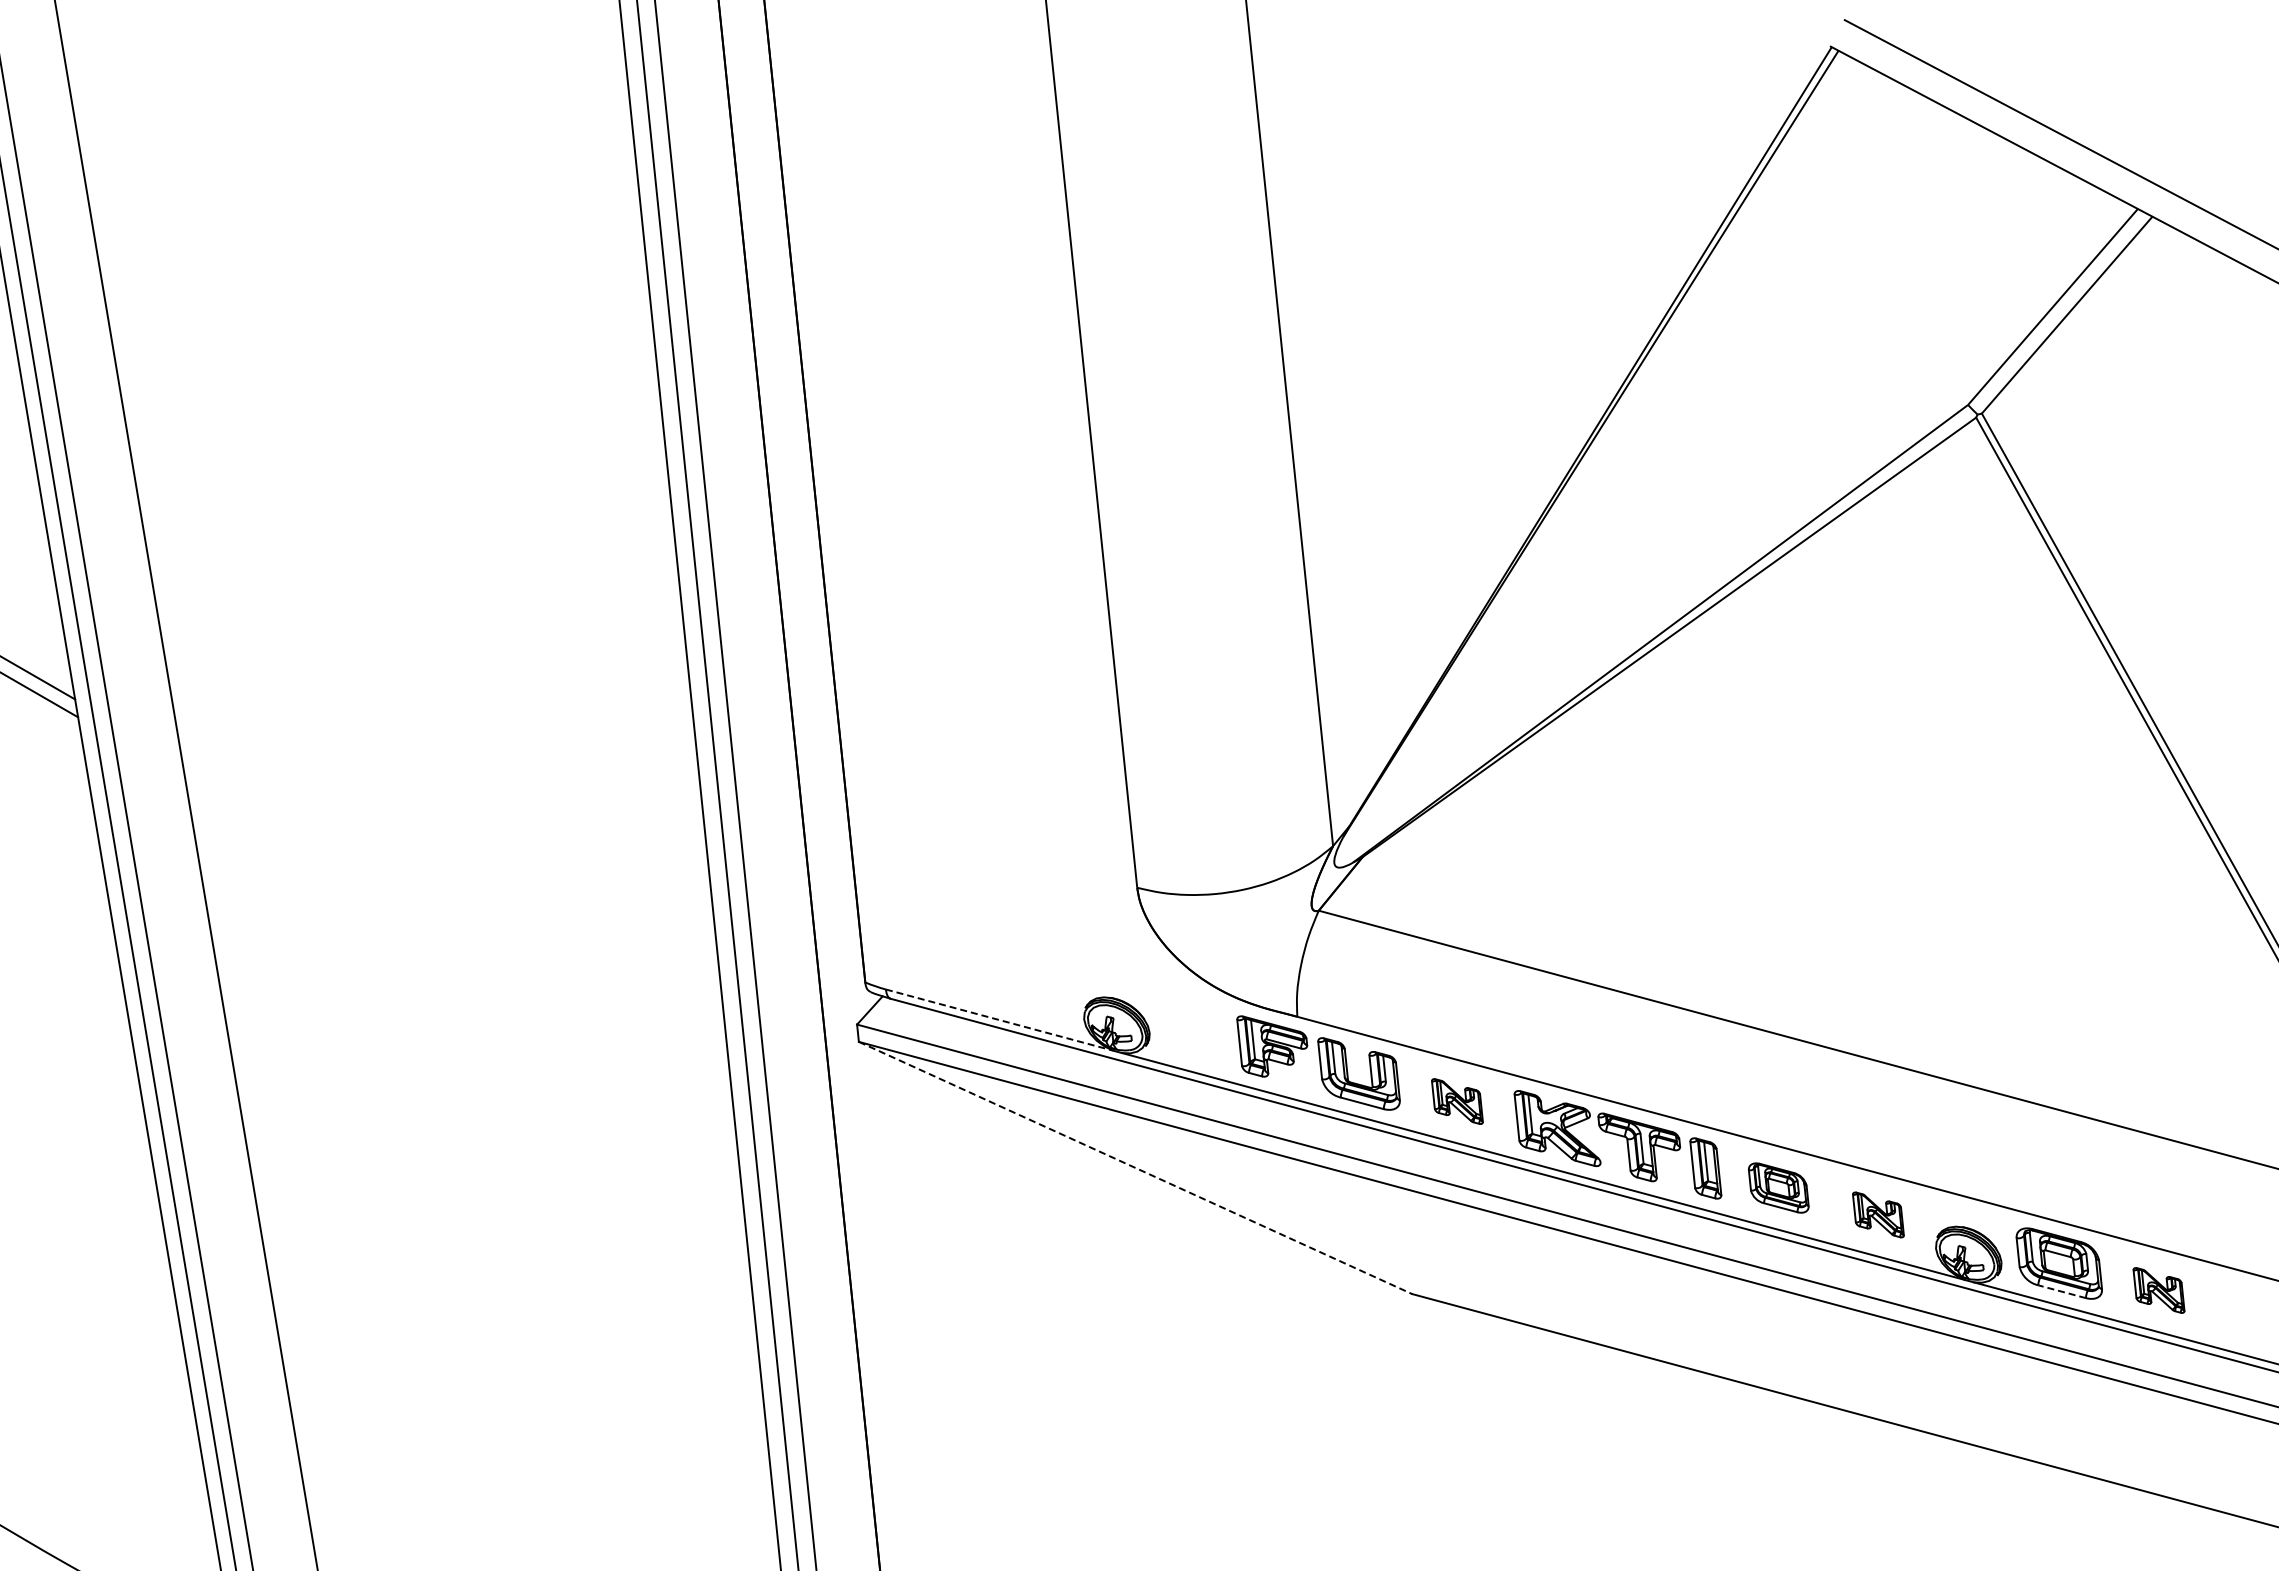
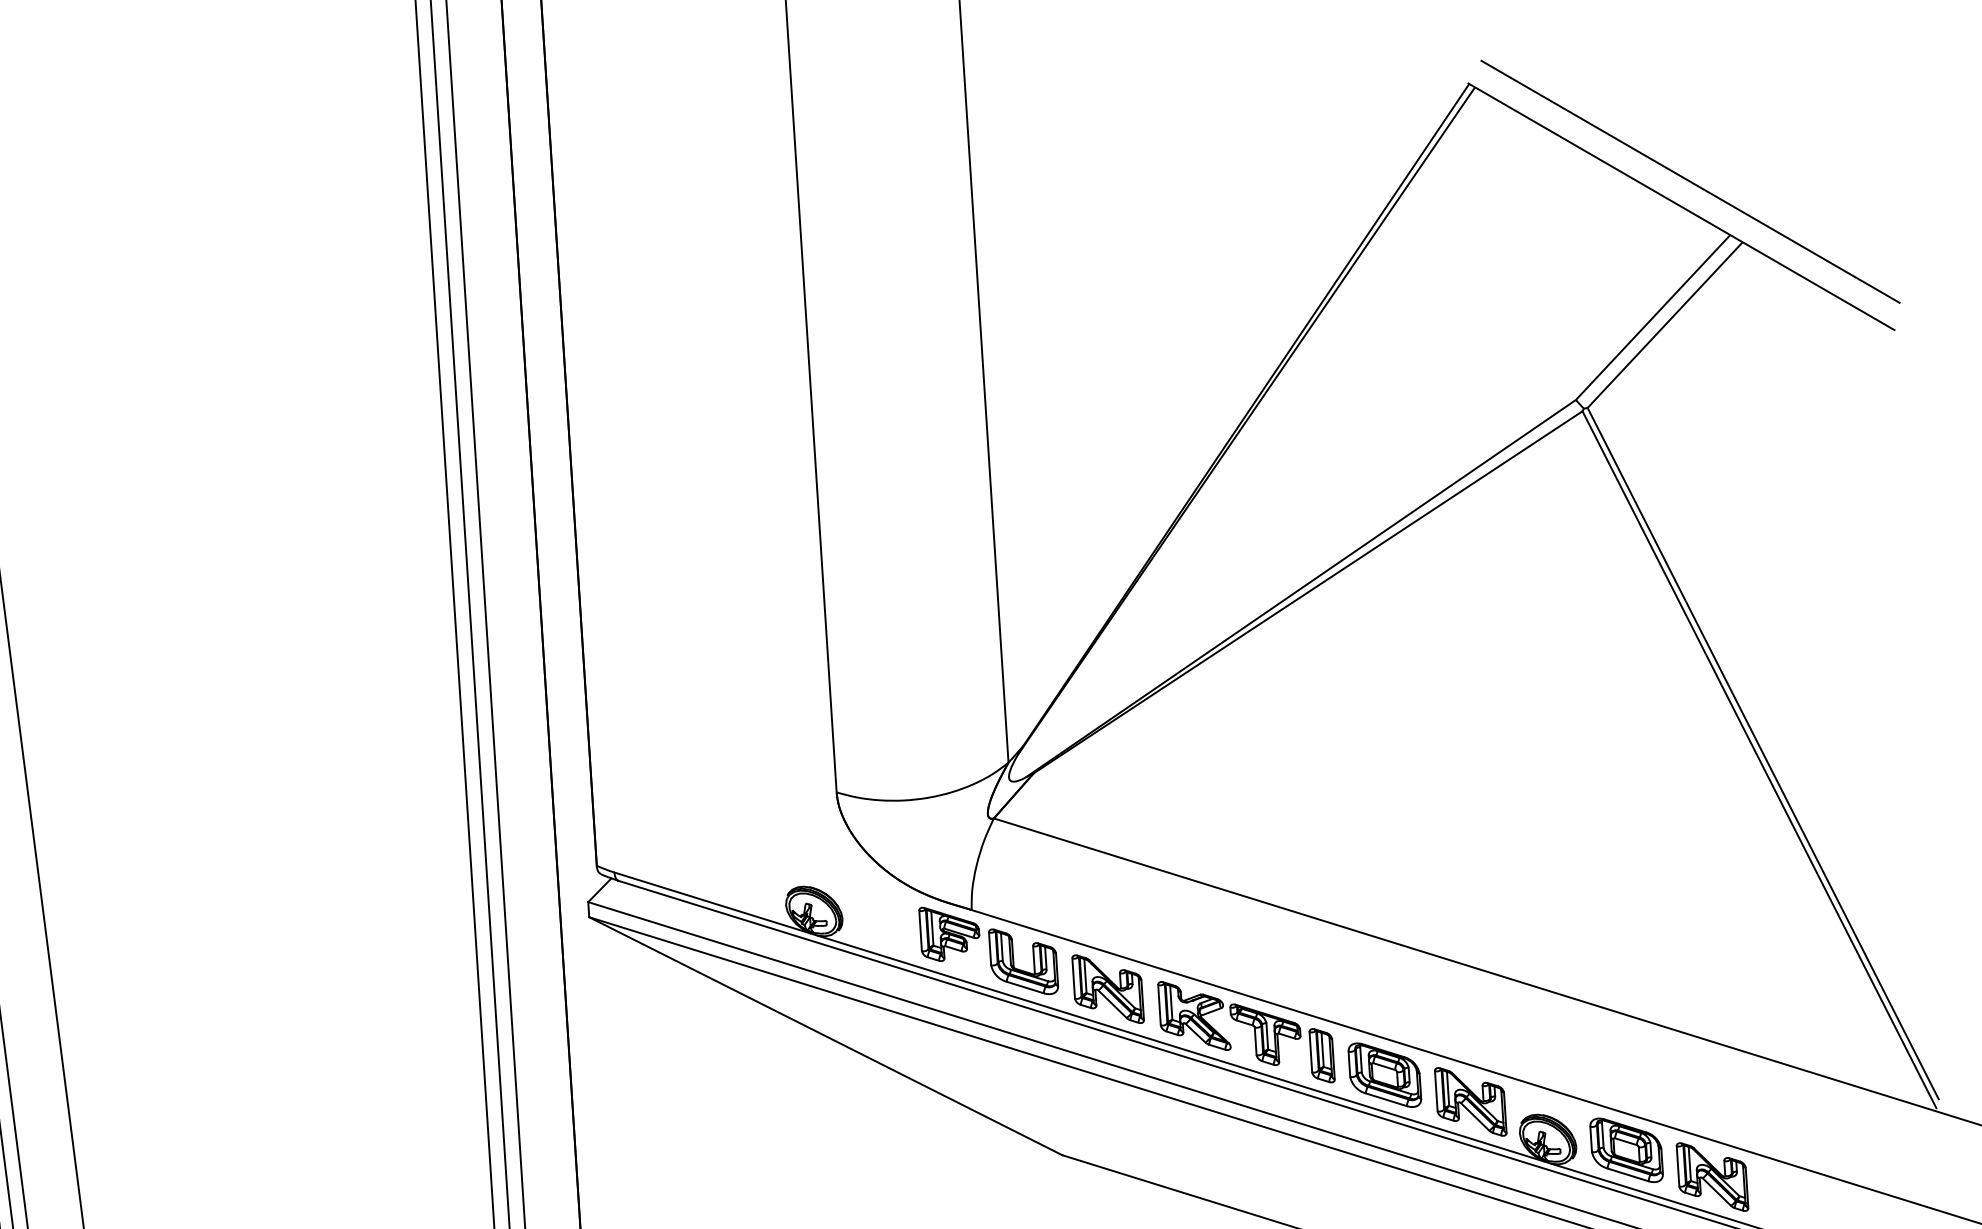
line: (999, 1020) -> (712, 903), dashed -> solid
part: (1457, 1101) -> (1108, 989), size x1.67
line: (1135, 1168) -> (825, 1036), dashed -> solid
part: (1778, 1187) -> (1384, 1074), size x1.43
part: (1878, 1214) -> (1470, 1101), size x1.67
part: (2158, 1290) -> (1712, 1177), size x1.67
line: (2062, 1291) -> (1628, 1174), dashed -> solid

